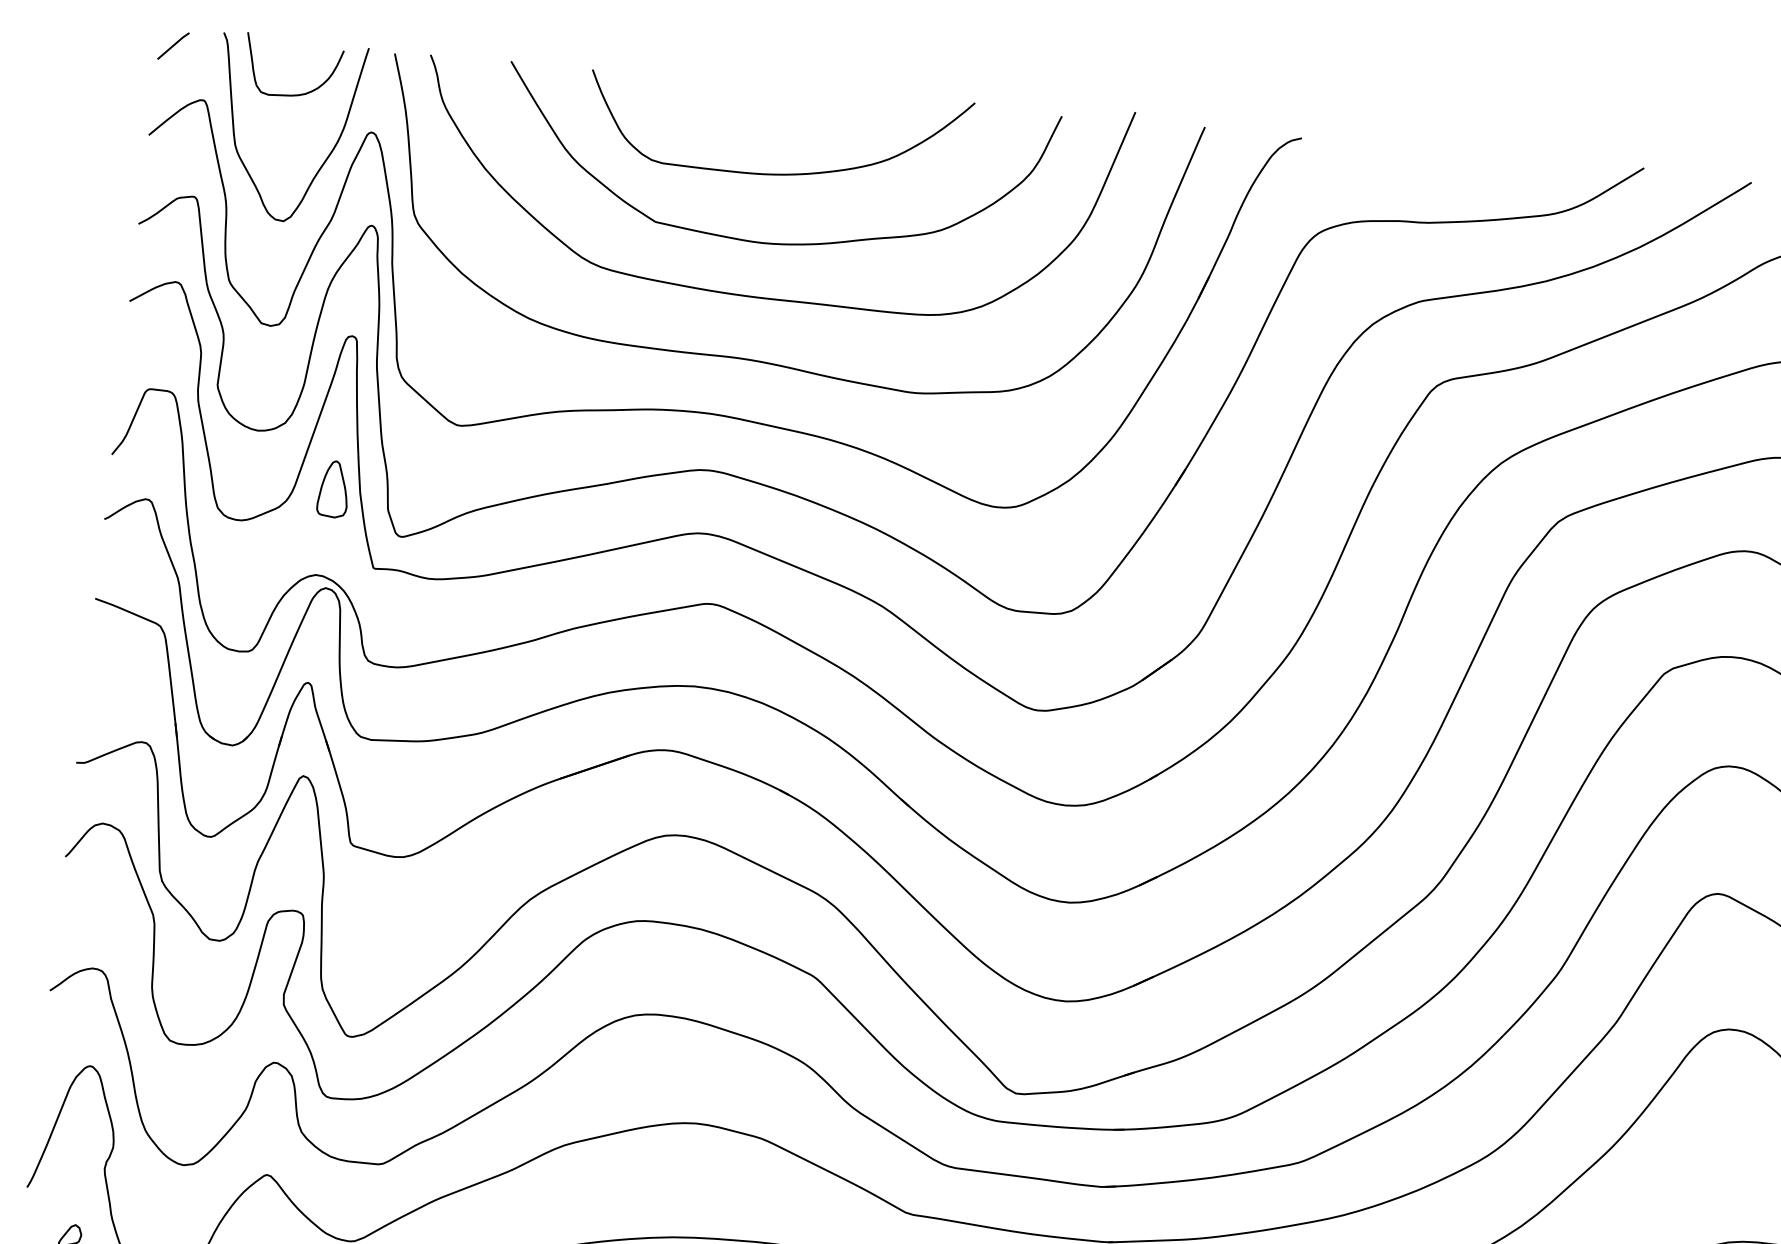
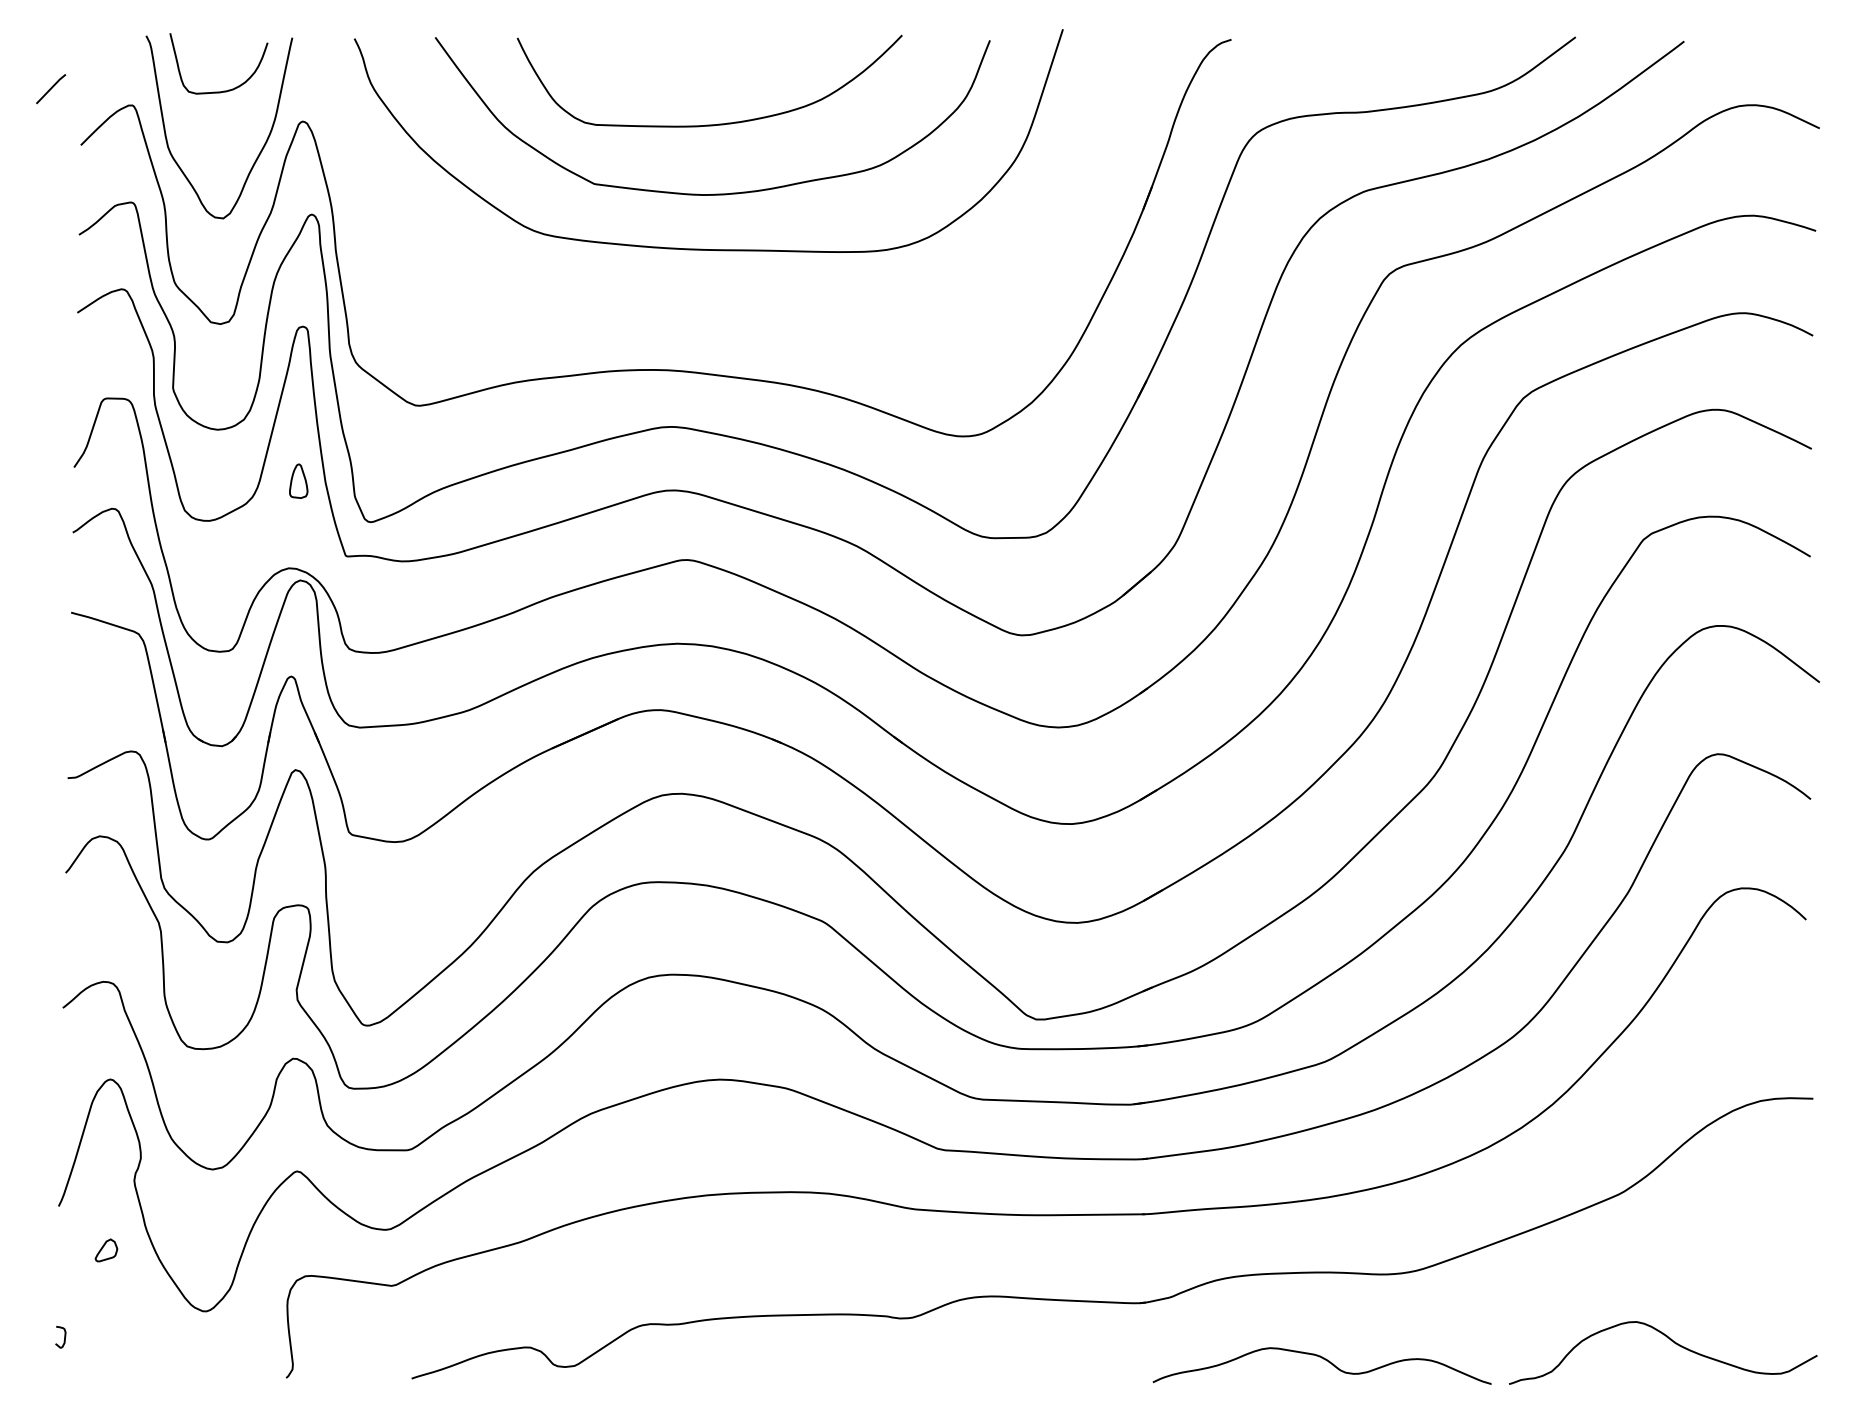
line: (173, 46) -> (51, 89), moved
curve: (761, 360) -> (713, 312), removed
part: (333, 489) -> (298, 481), size x0.6

